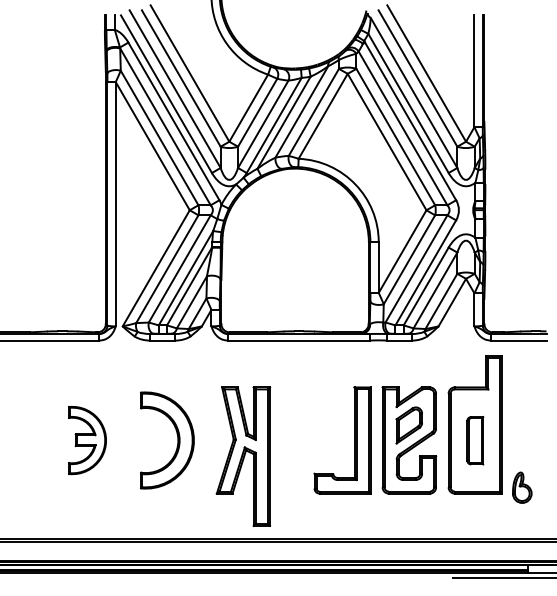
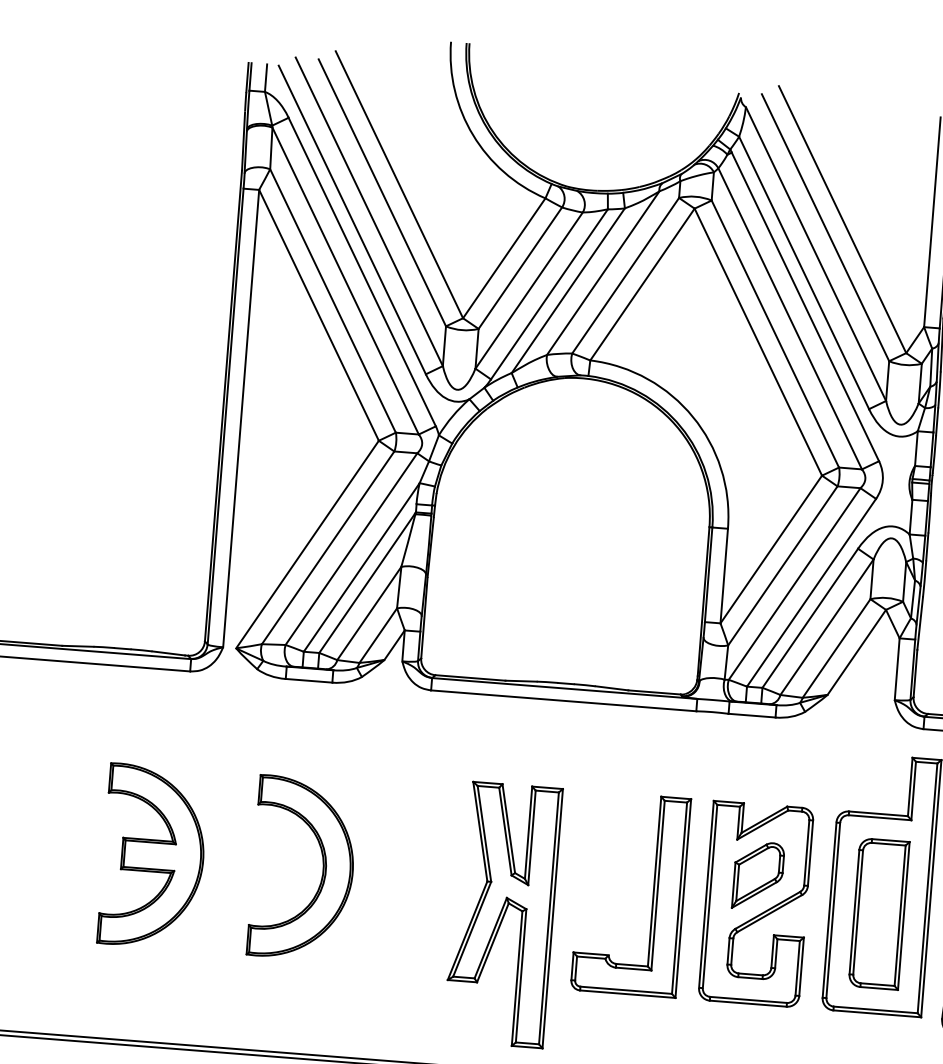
part: (87, 440) -> (153, 856), size x1.43
part: (475, 440) -> (879, 913), size x1.67
part: (243, 456) -> (503, 914), moved

